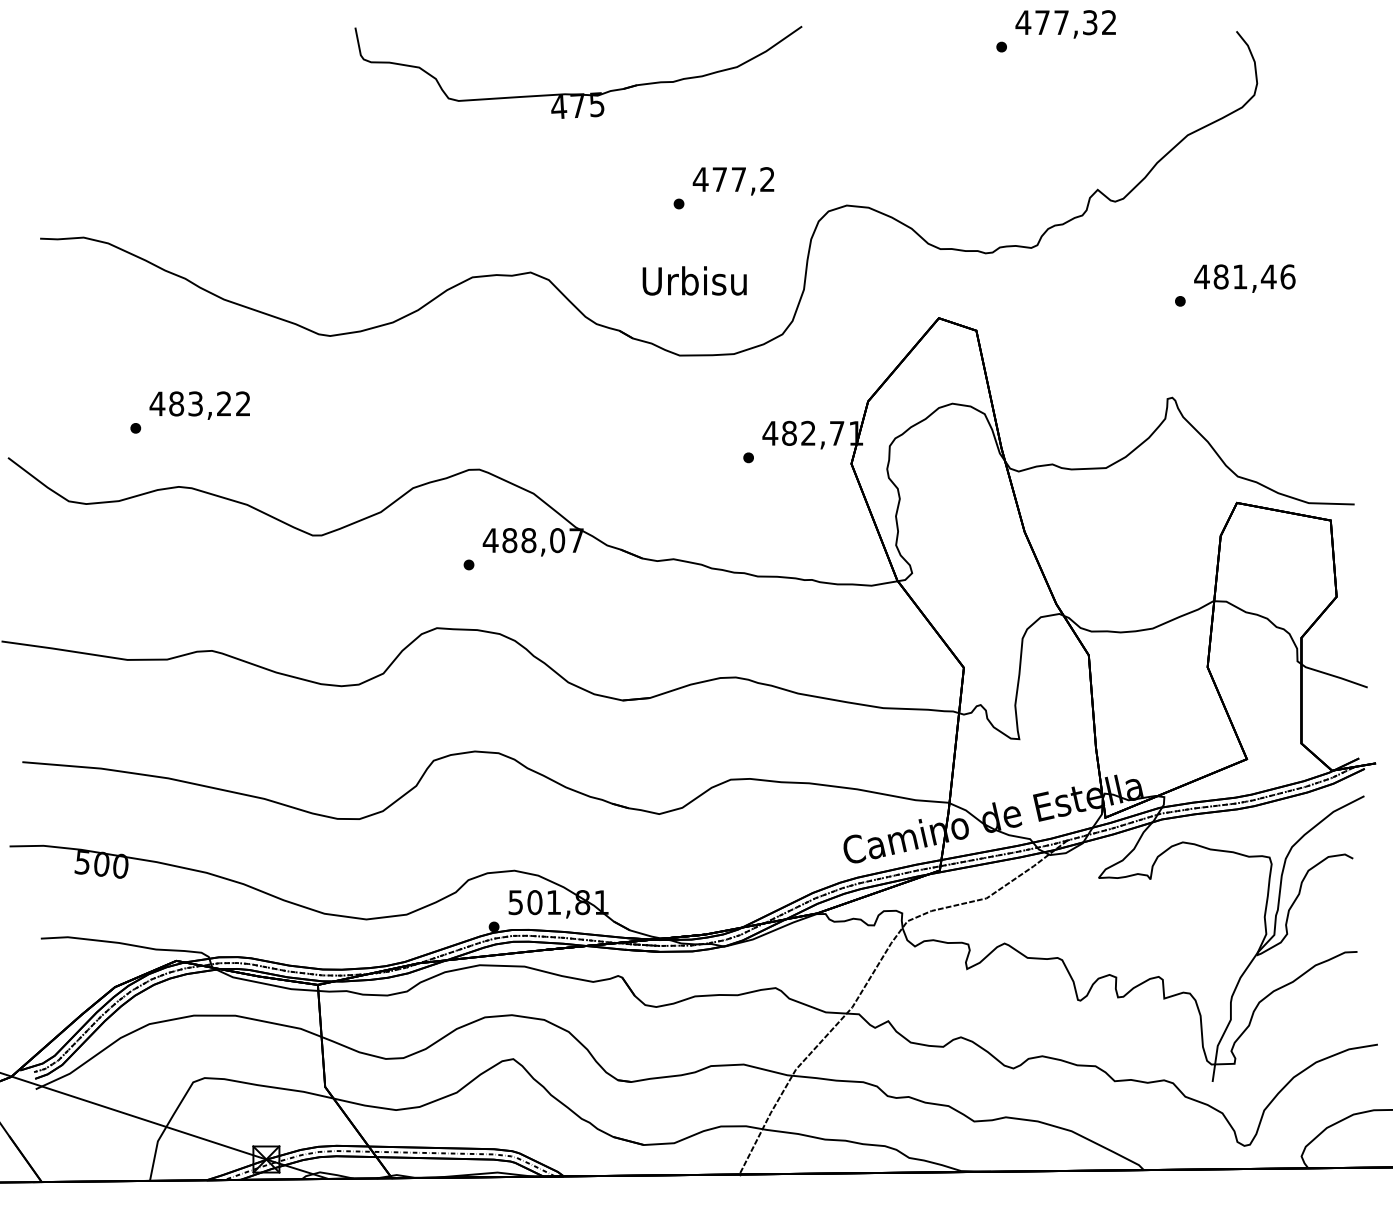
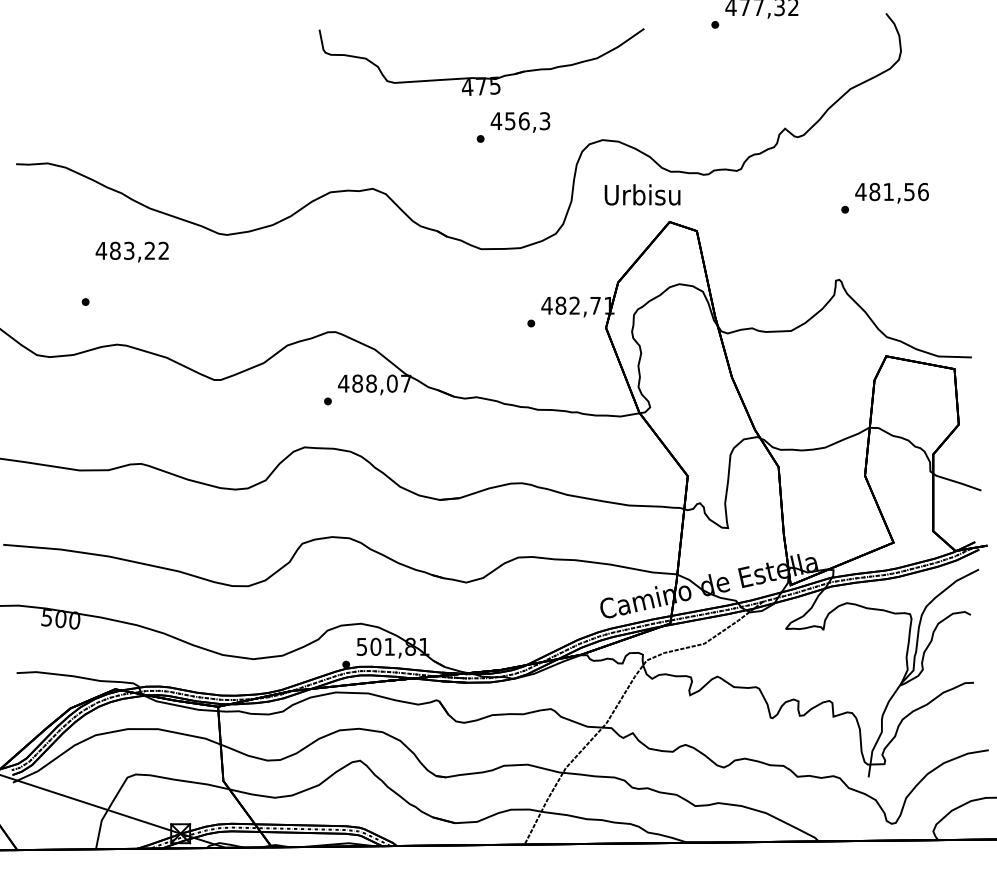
part: (578, 93) -> (481, 77), moved
text: (743, 179) -> (527, 121), 477,2 -> 456,3
text: (1268, 276) -> (909, 191), 481,46 -> 481,56
text: (694, 280) -> (642, 194), moved
text: (199, 405) -> (131, 252), moved

